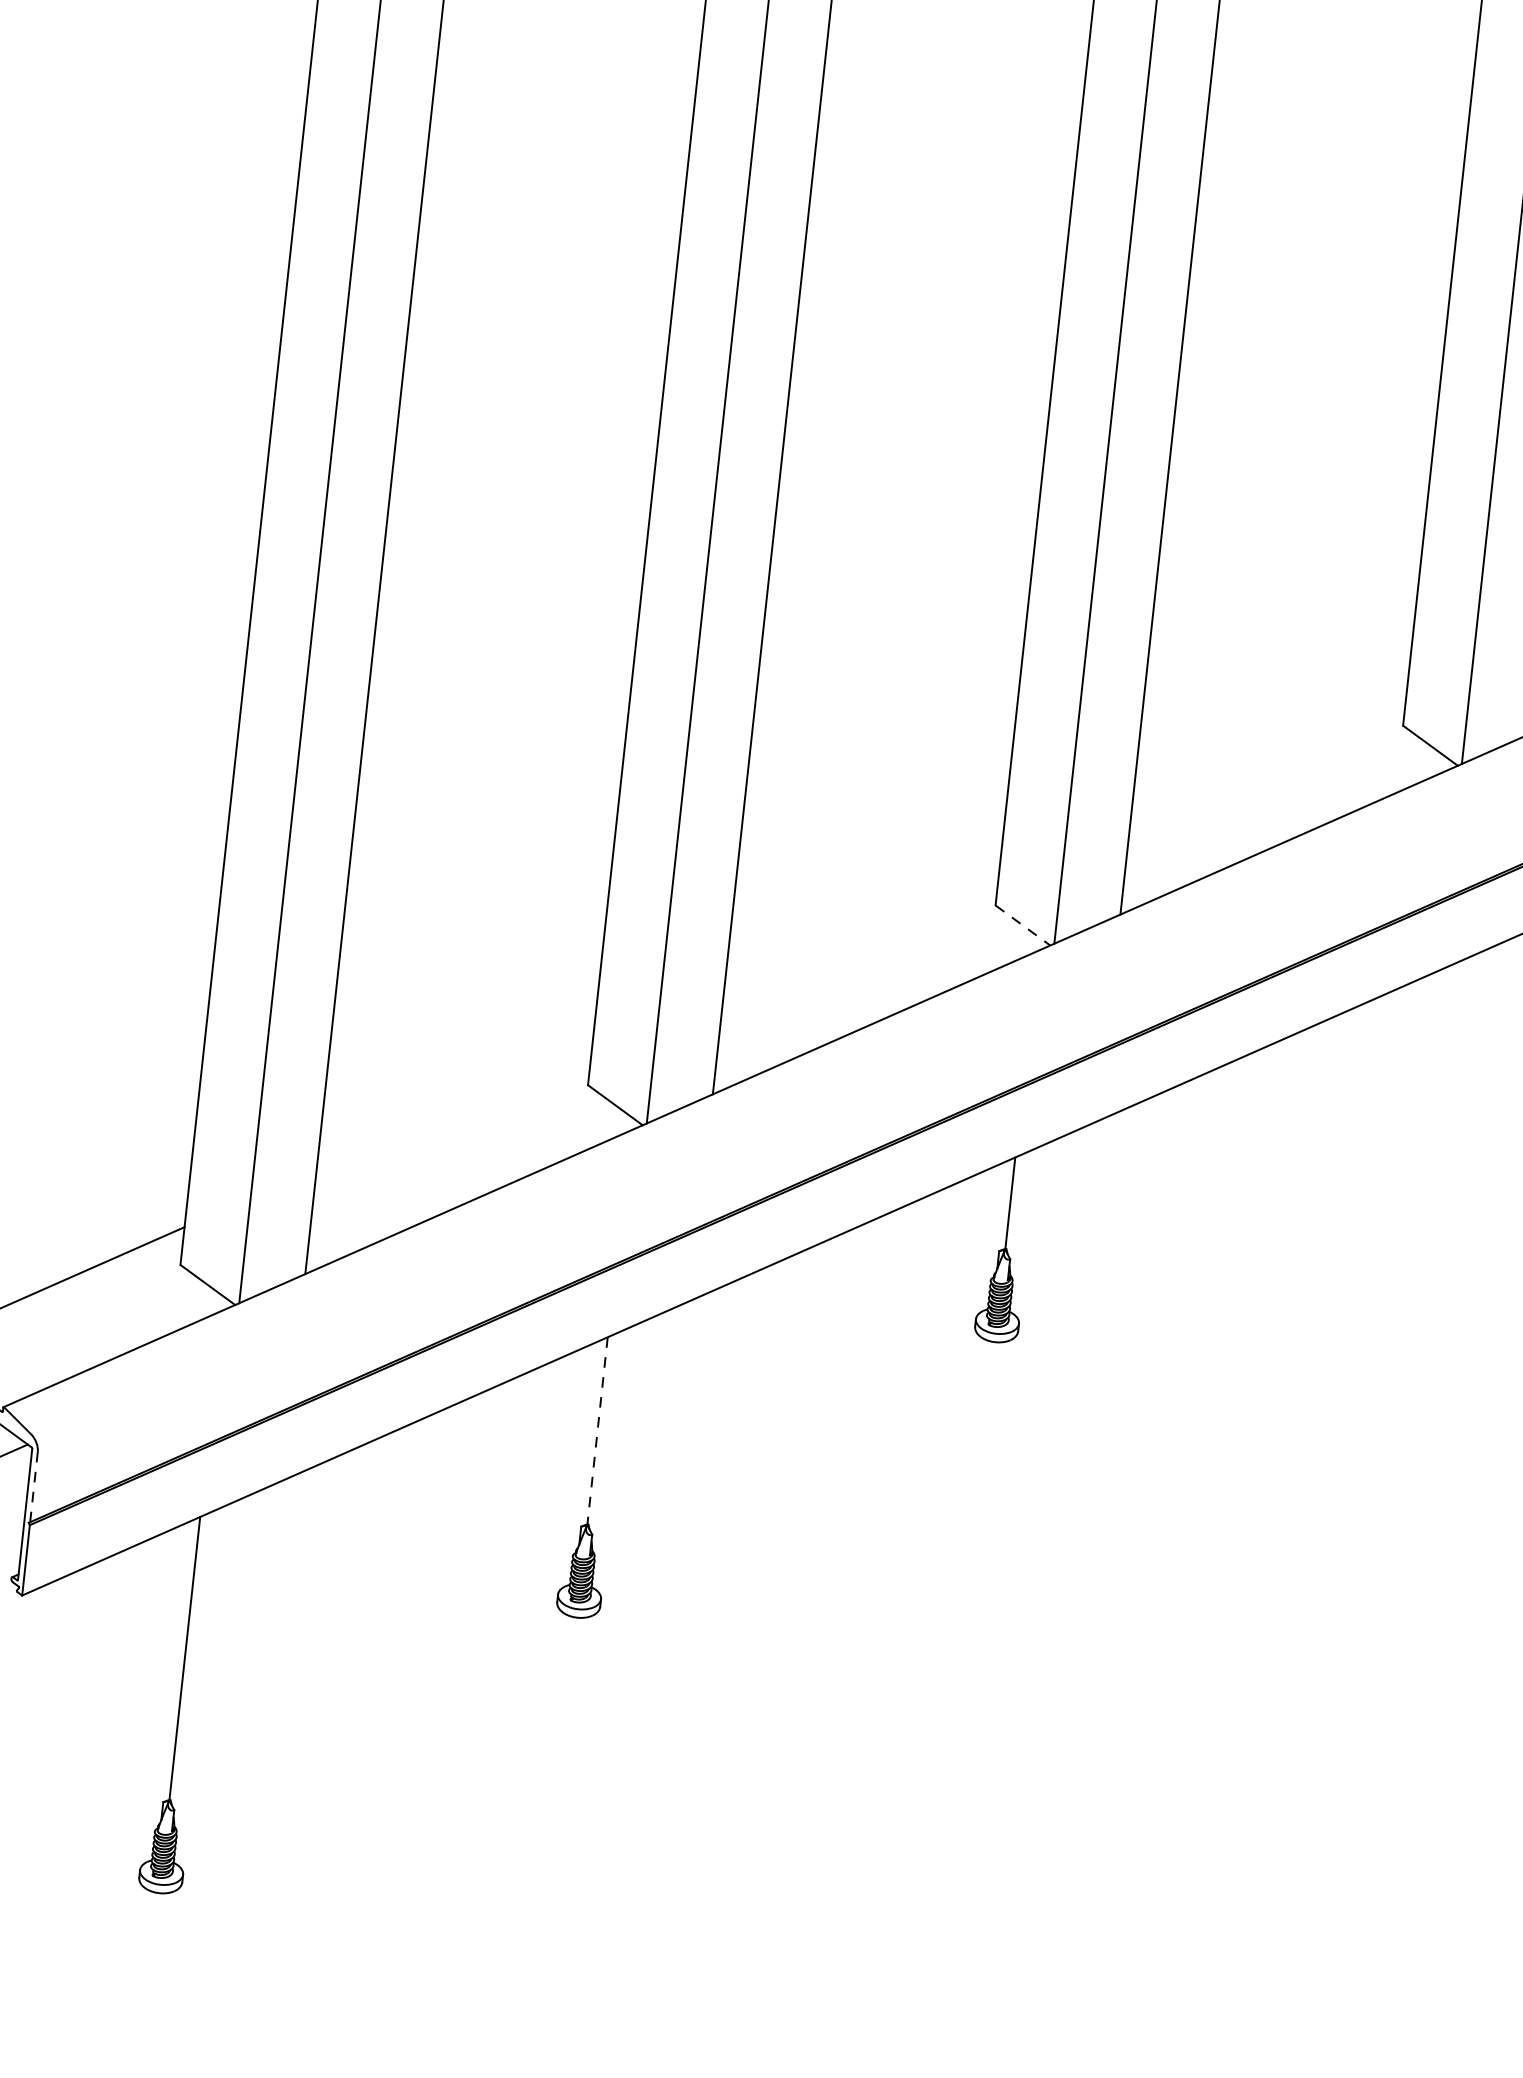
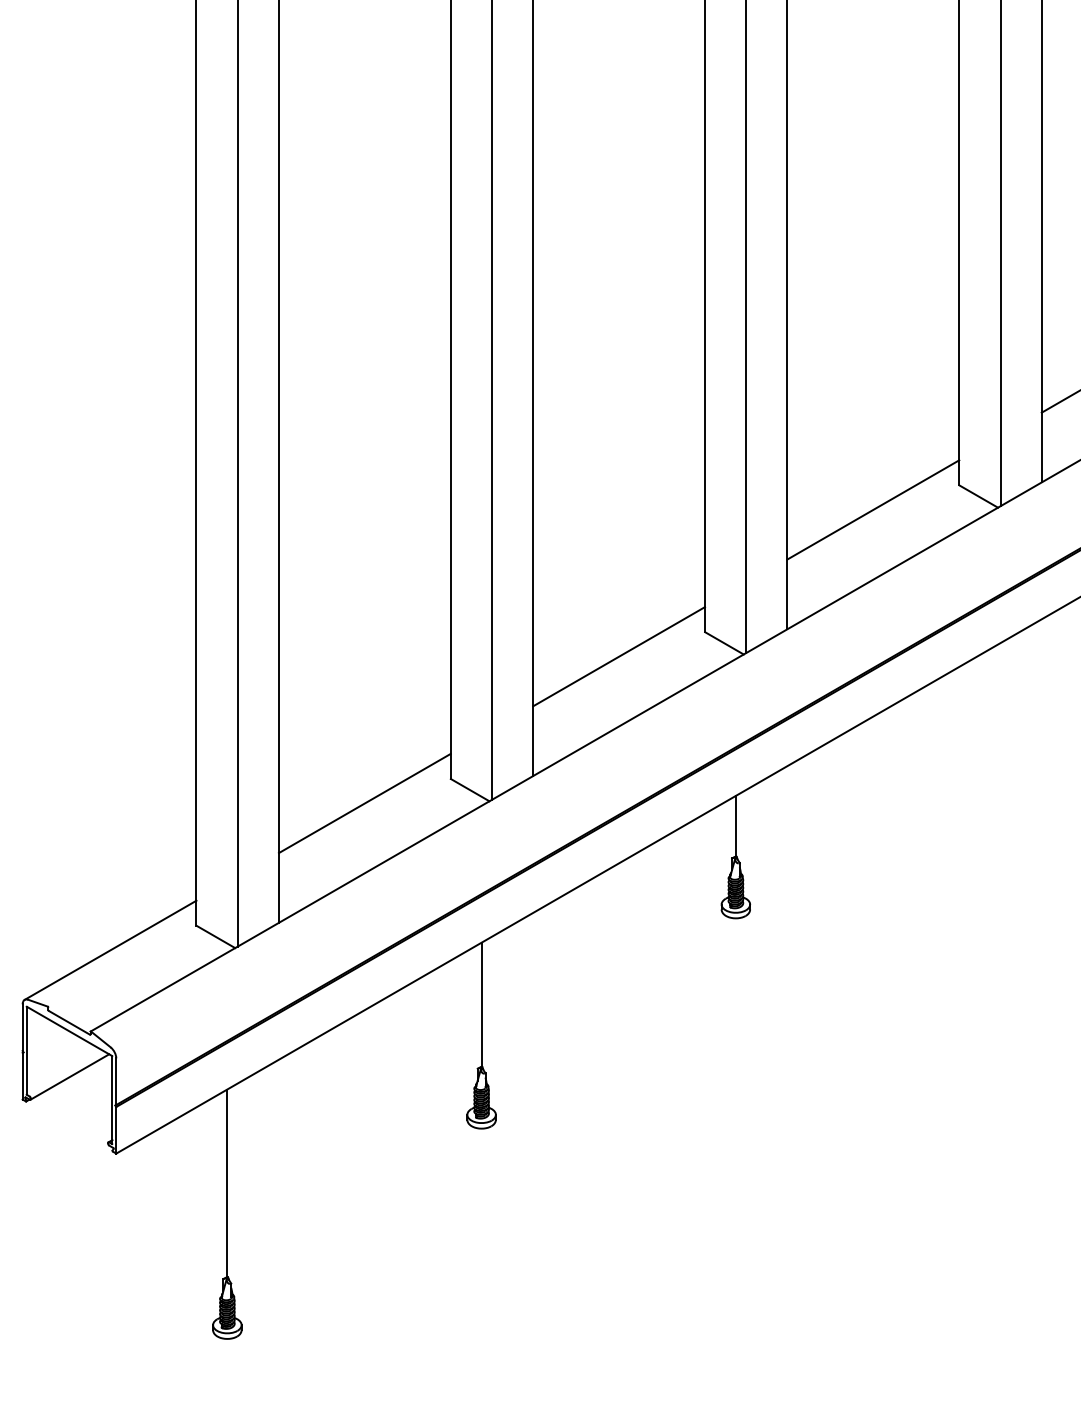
line: (1269, 748) -> (873, 509), added
line: (1023, 925) -> (724, 643), dashed -> solid
line: (862, 928) -> (619, 656), added
line: (453, 1108) -> (364, 803), added
line: (597, 1431) -> (481, 1005), dashed -> solid
line: (34, 1488) -> (116, 1082), dashed -> solid

